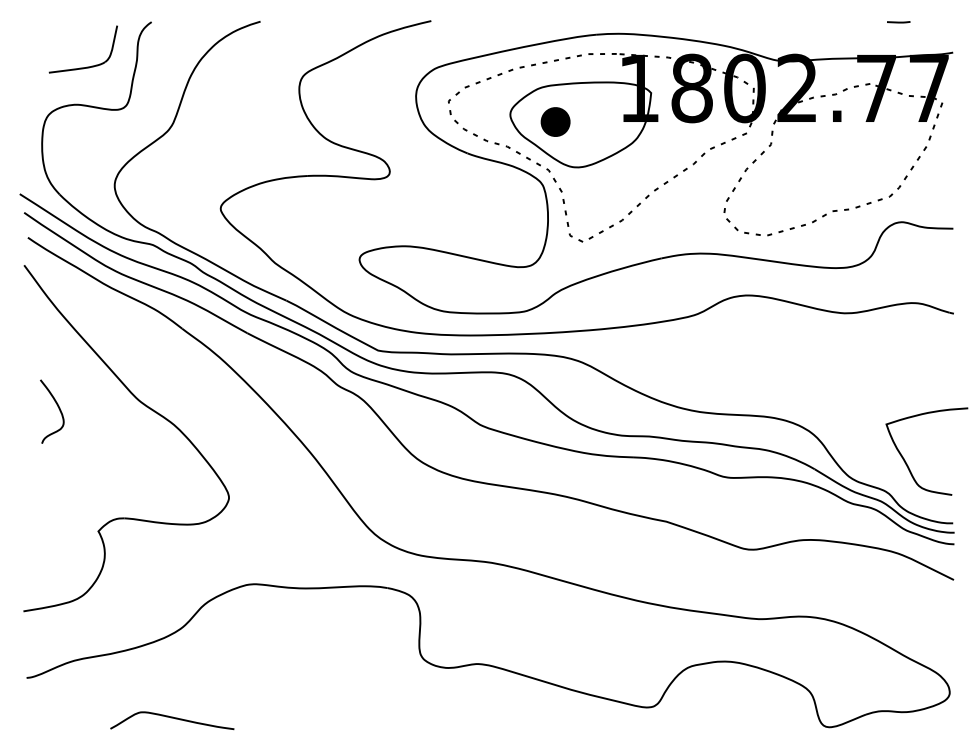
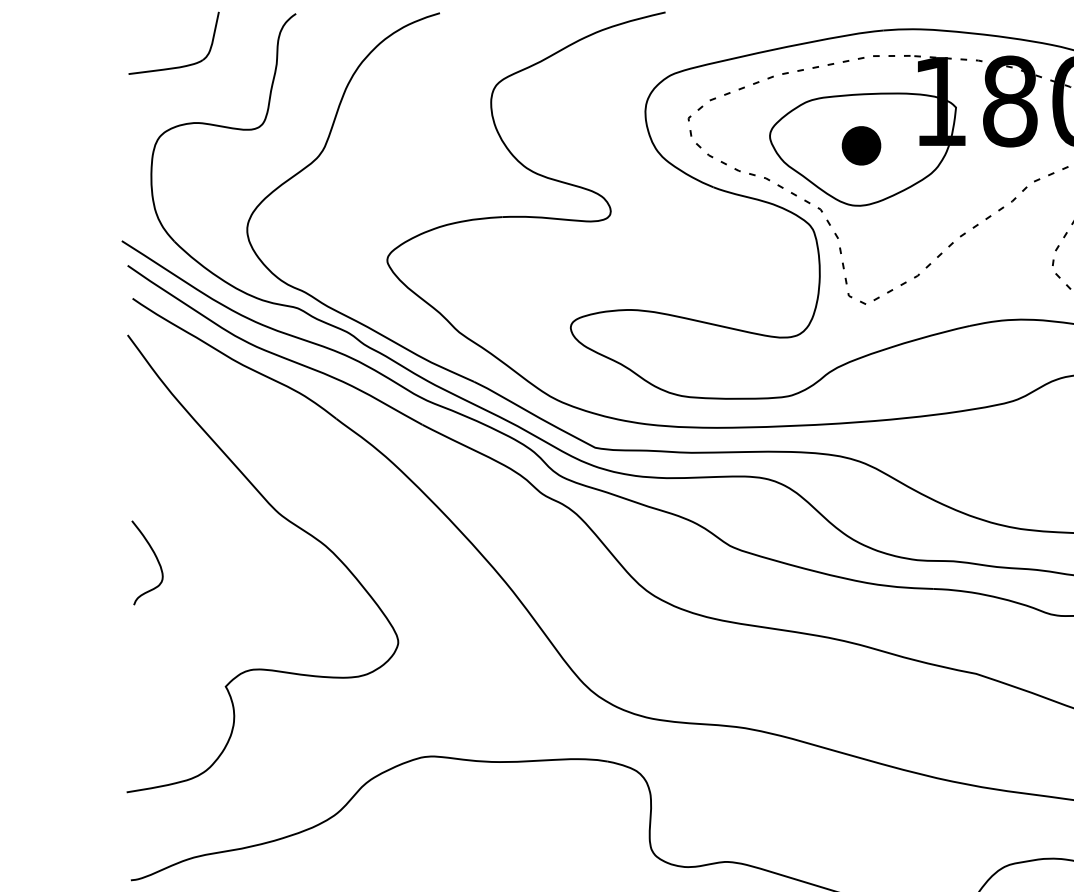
part: (86, 66) -> (178, 65), moved
part: (555, 121) -> (861, 145), moved
curve: (58, 408) -> (155, 558), moved

